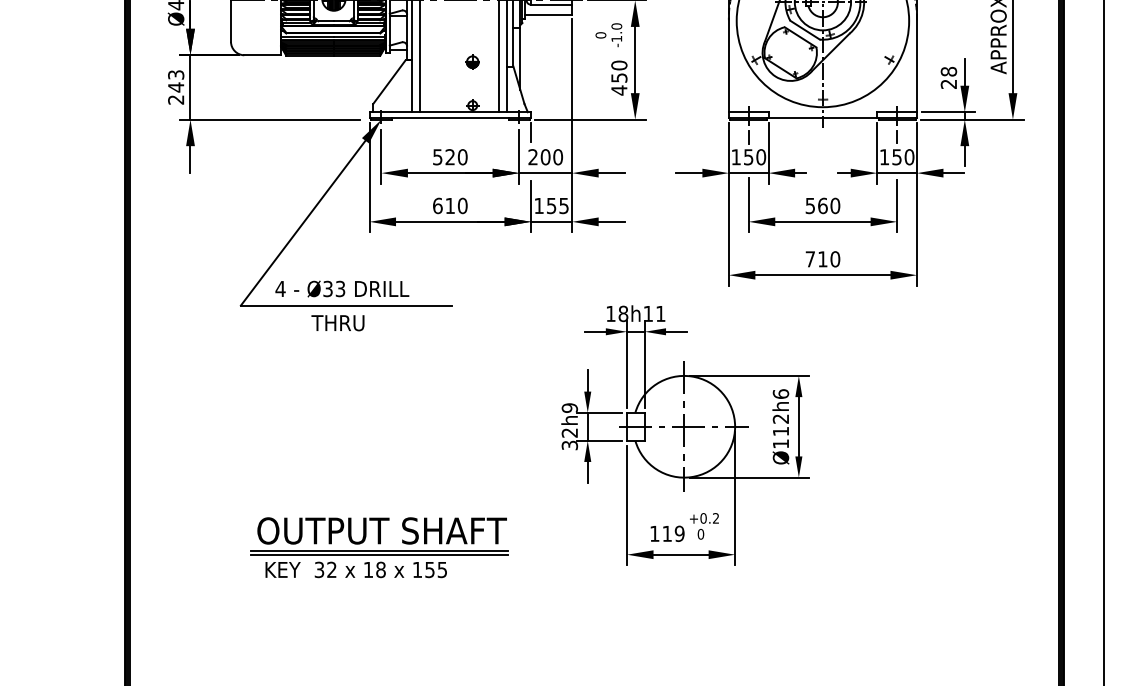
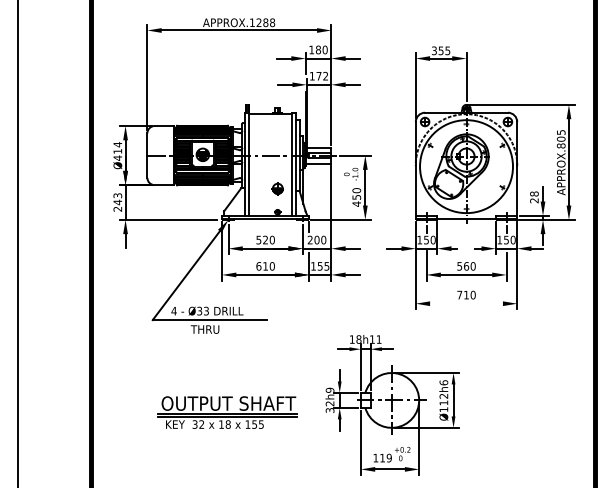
part: (472, 61) -> (277, 188), size x1.6
line: (822, 274) -> (466, 303), removed
part: (685, 436) -> (392, 405), moved
part: (379, 547) -> (227, 412), moved

